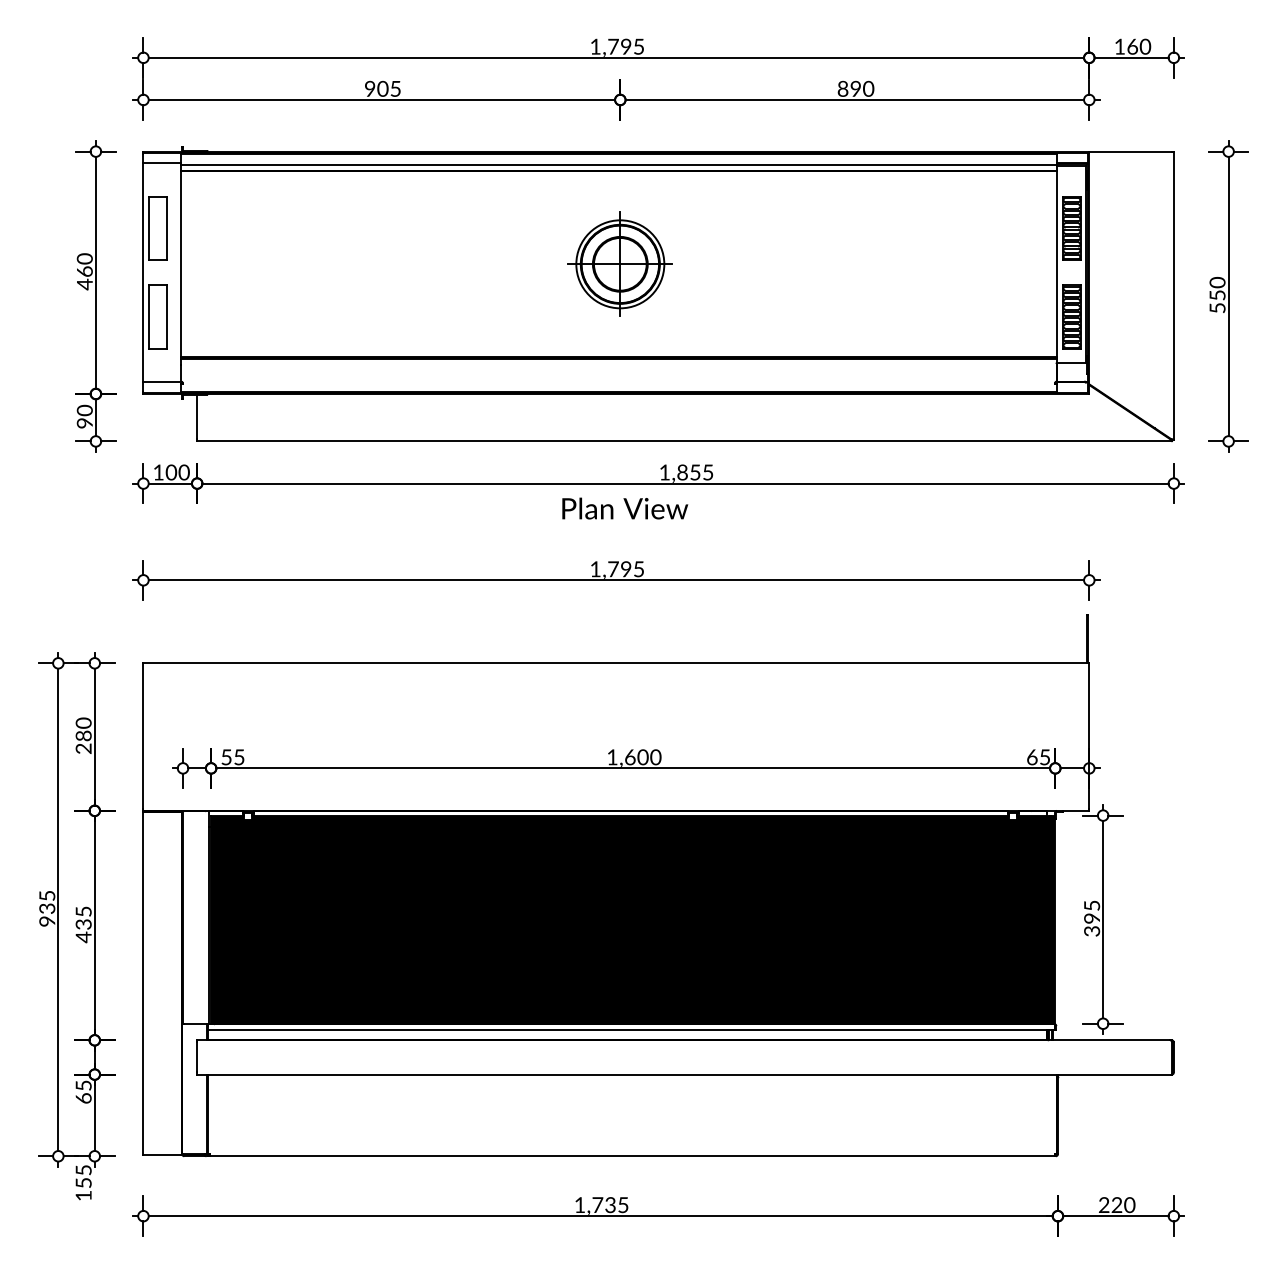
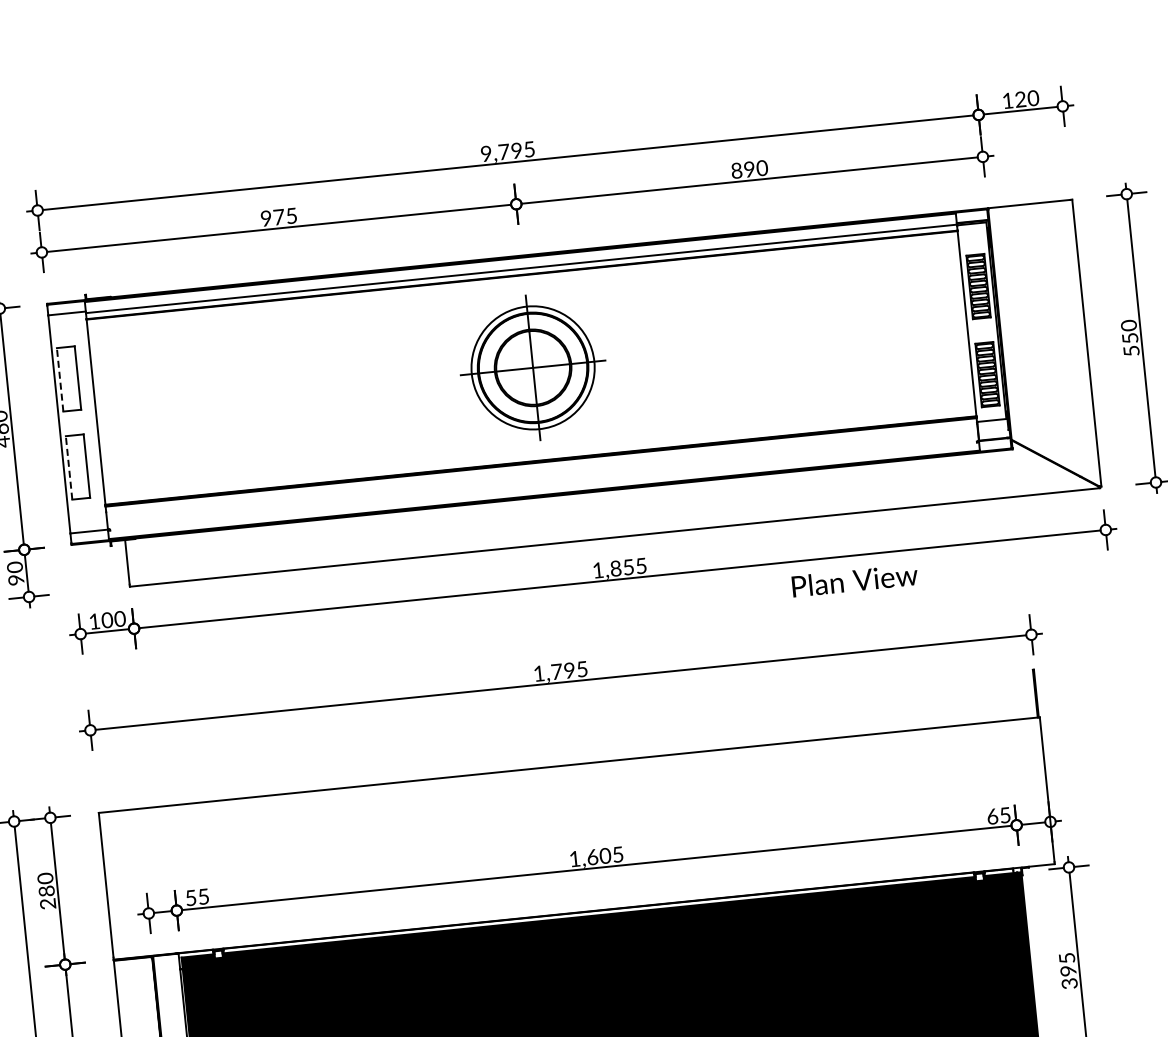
text: (595, 46) -> (486, 153), 1,795 -> 9,795
text: (1132, 46) -> (1020, 99), 160 -> 120
text: (382, 88) -> (278, 216), 905 -> 975
line: (148, 228) -> (59, 379), solid -> dashed
part: (619, 263) -> (532, 367), size x1.4
line: (148, 317) -> (68, 468), solid -> dashed
text: (625, 508) -> (855, 580), moved
text: (655, 757) -> (617, 854), 1,600 -> 1,605

